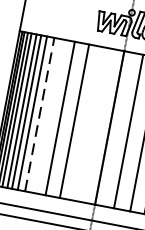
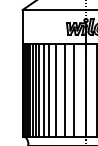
line: (39, 113) -> (43, 89), dashed -> solid
line: (48, 114) -> (48, 89), added
line: (91, 123) -> (74, 89), added

